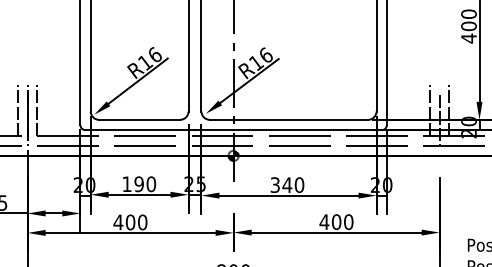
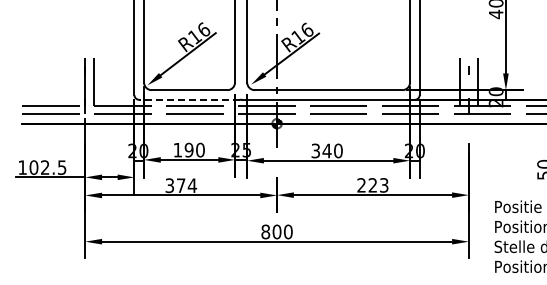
line: (18, 110) -> (76, 81), removed
line: (139, 129) -> (189, 99), solid -> dashed
text: (130, 222) -> (181, 185), 400 -> 374
text: (336, 222) -> (372, 185), 400 -> 223

